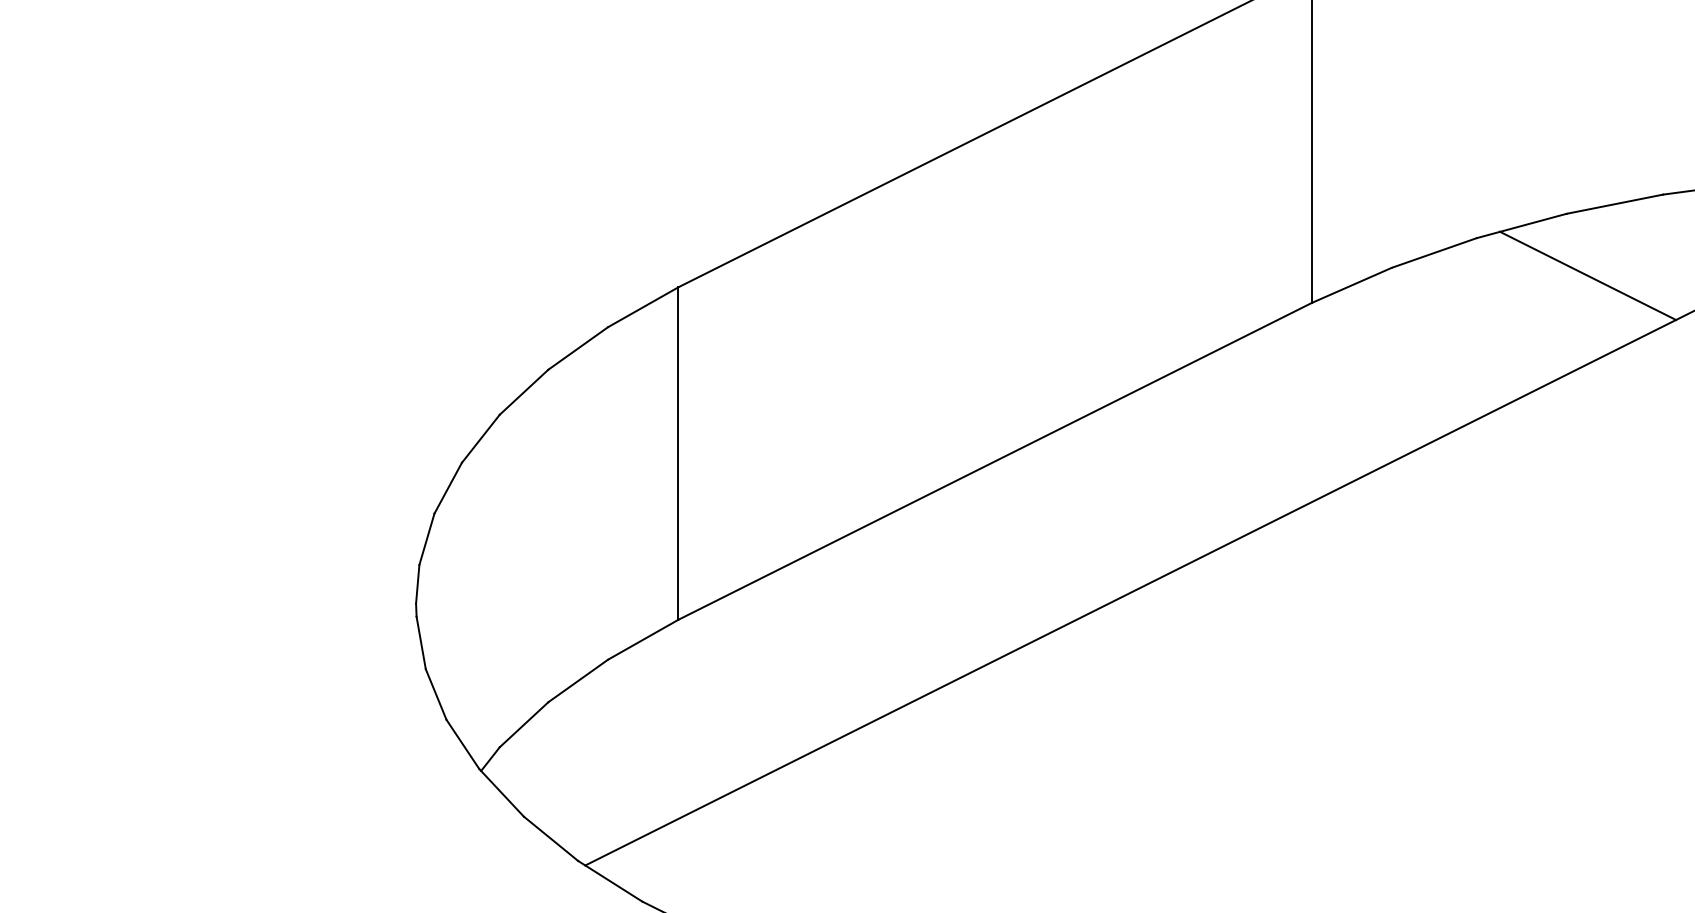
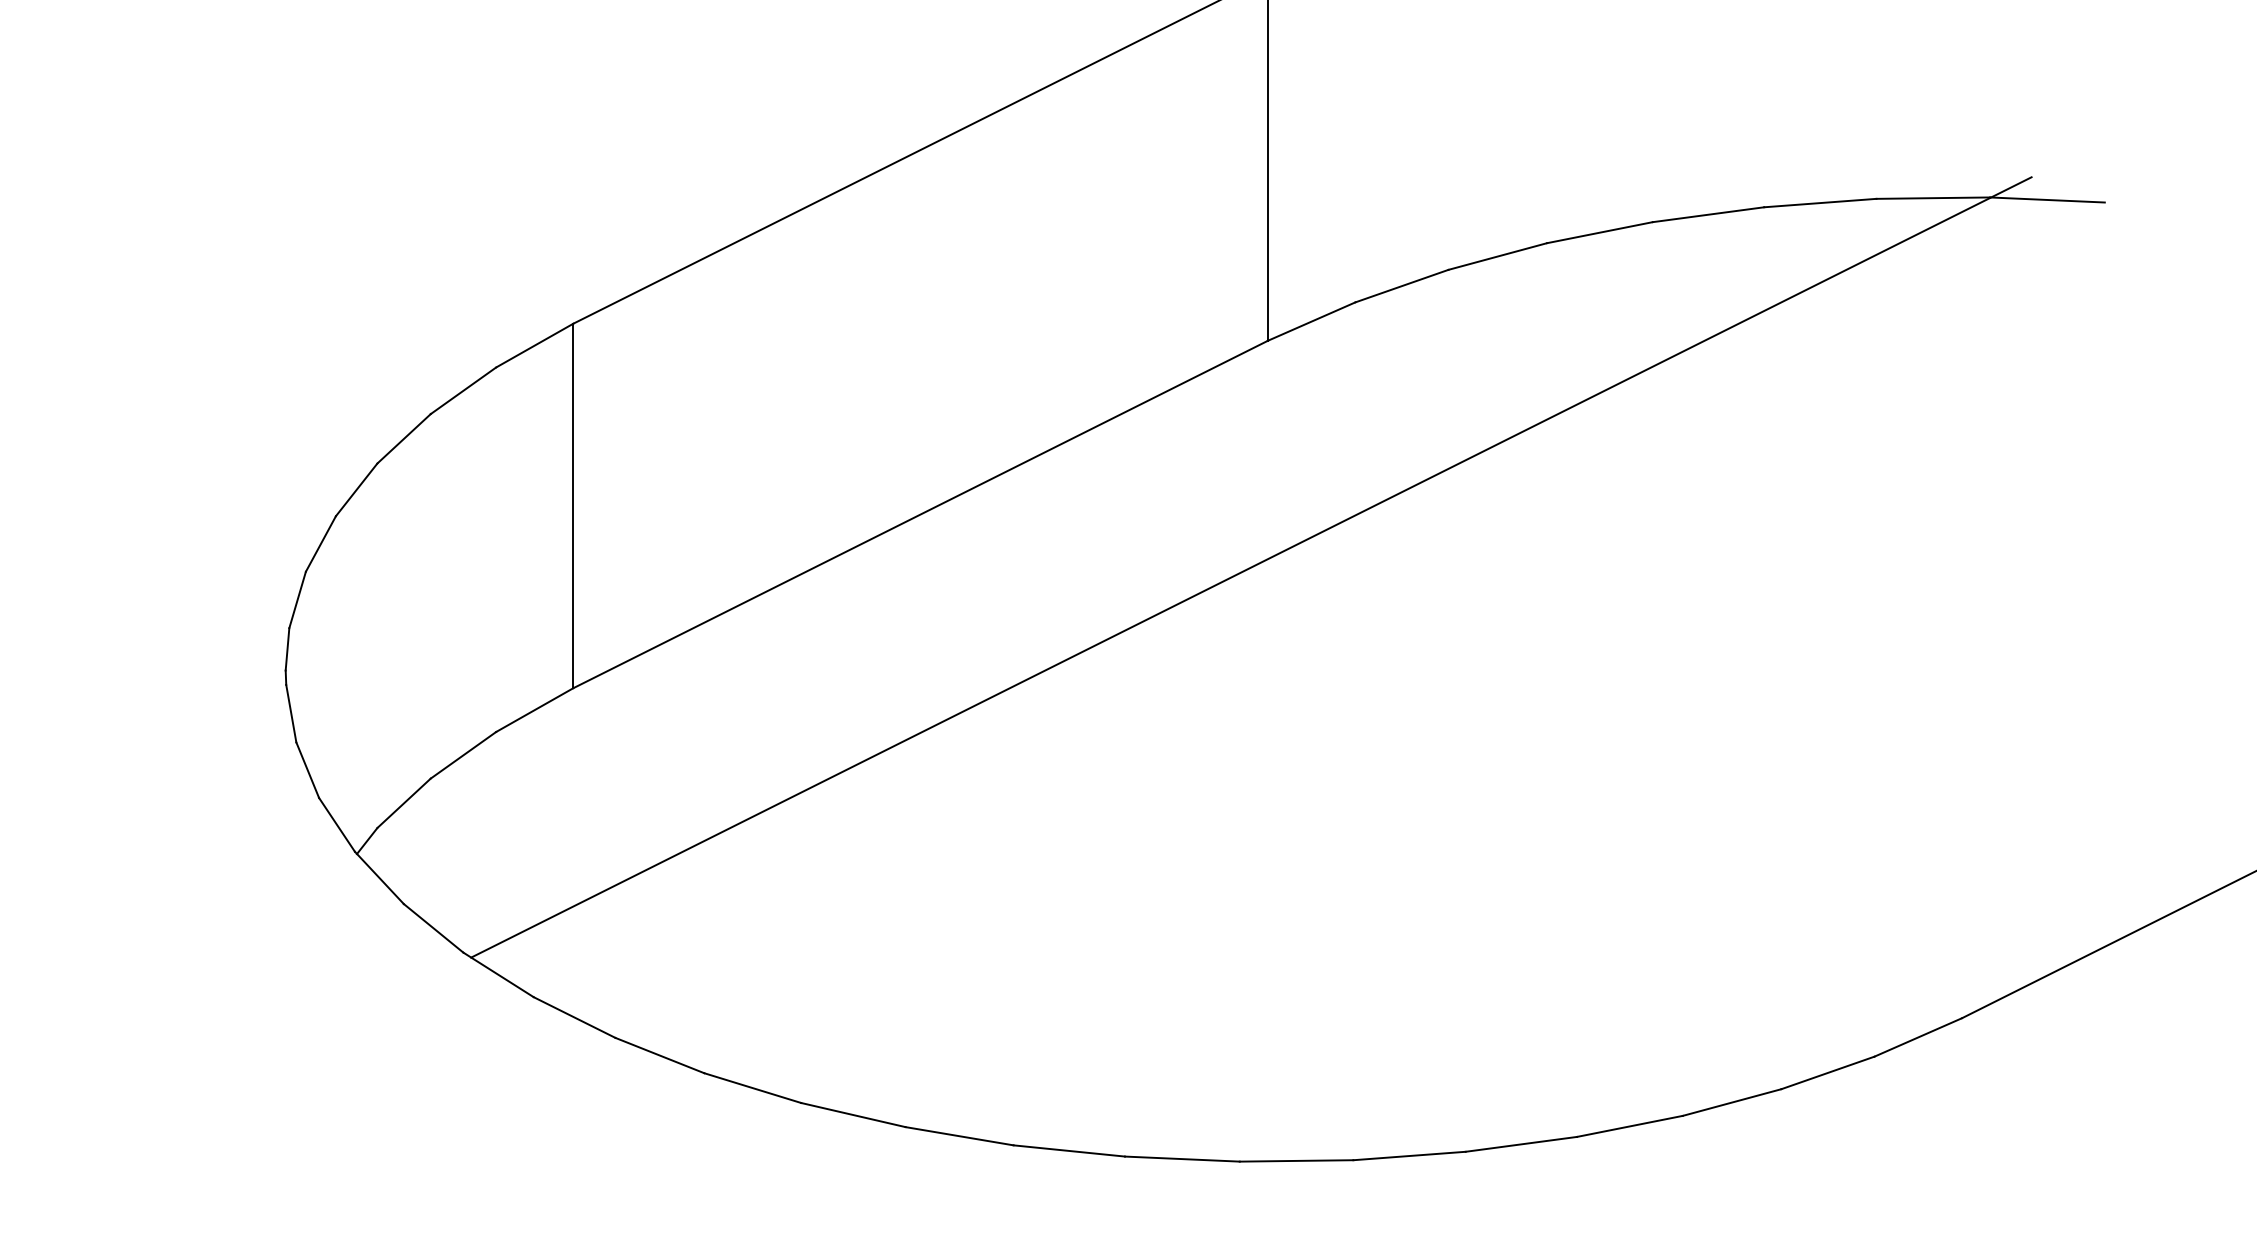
line: (1588, 275) -> (1570, 310), removed

